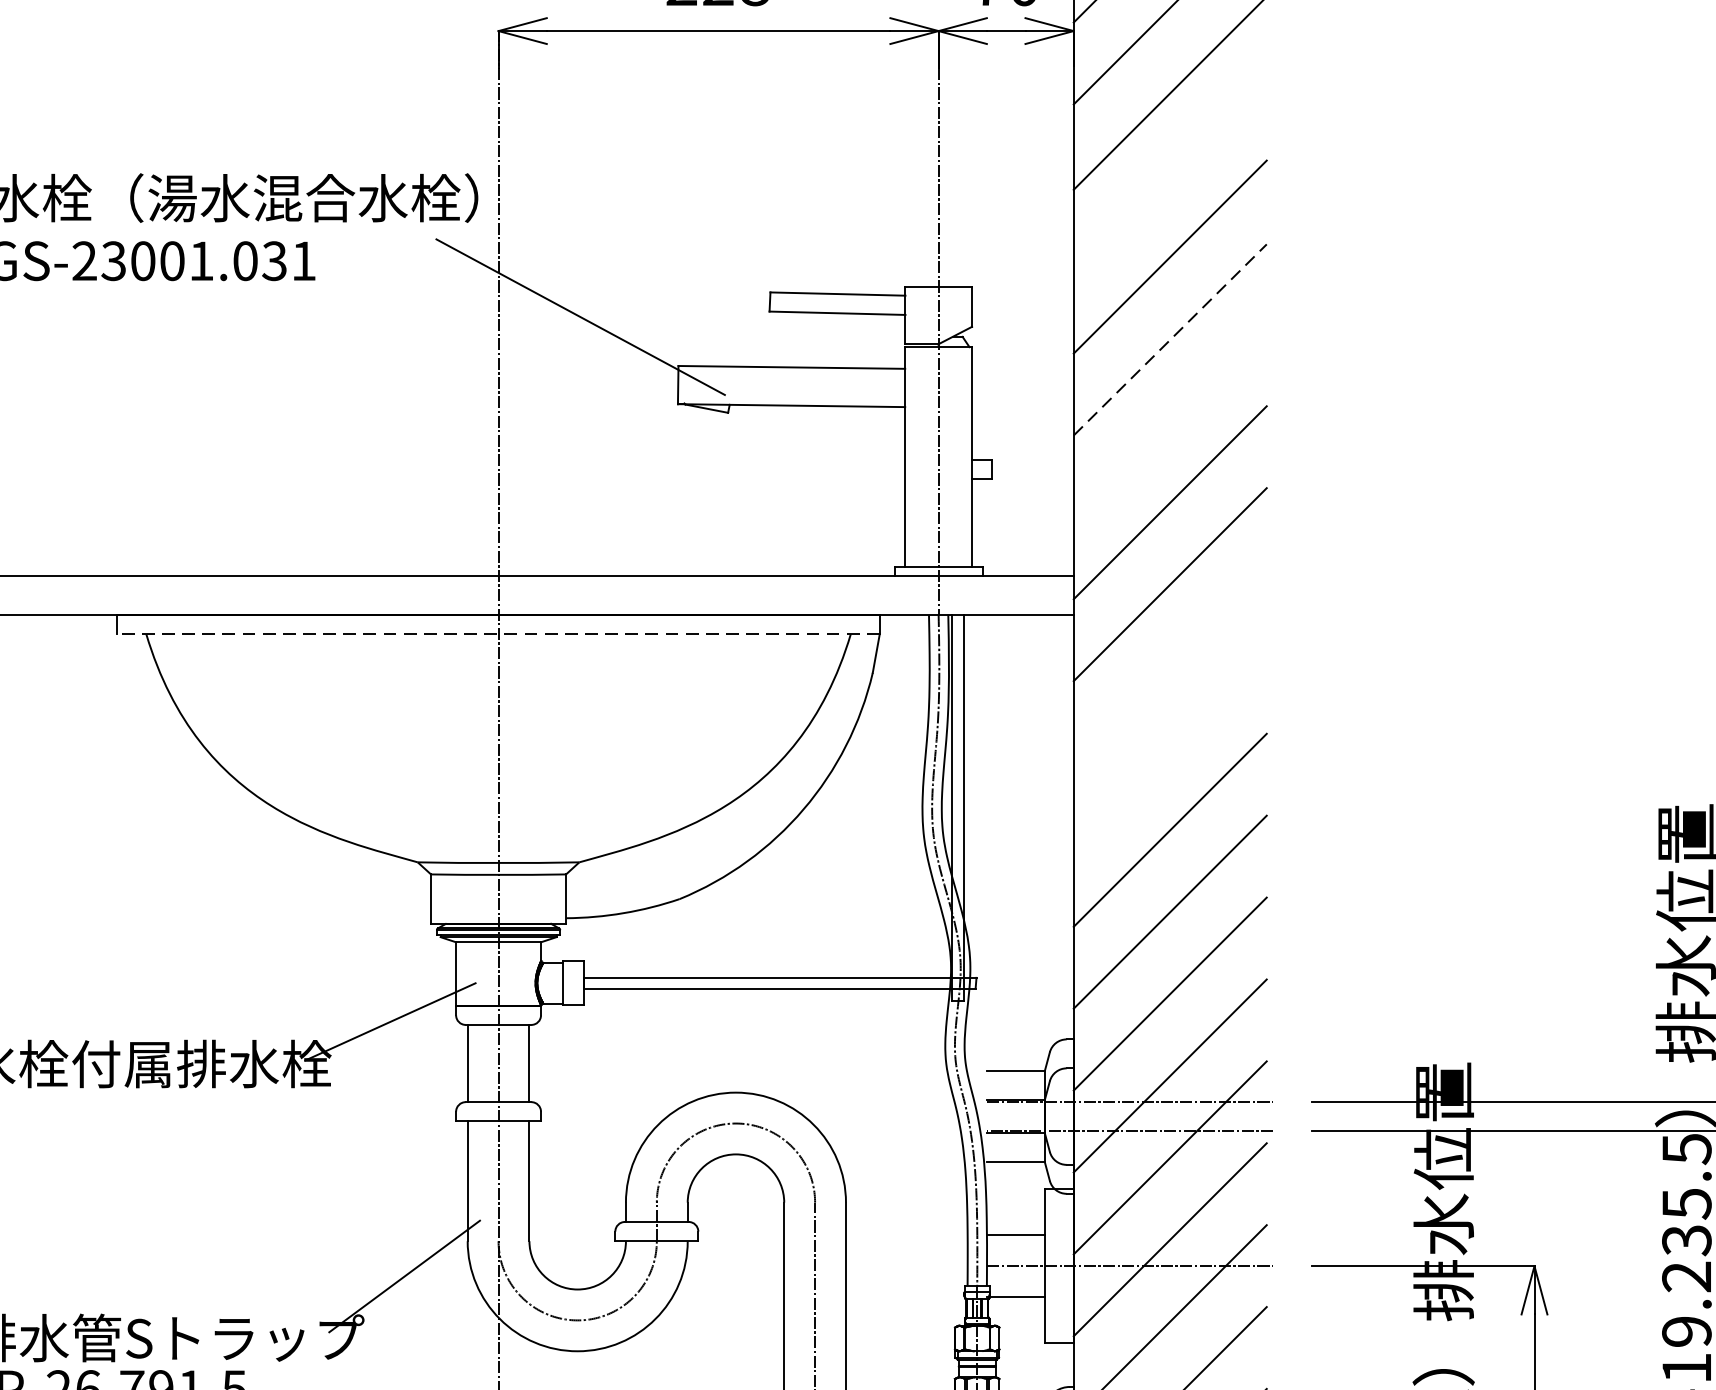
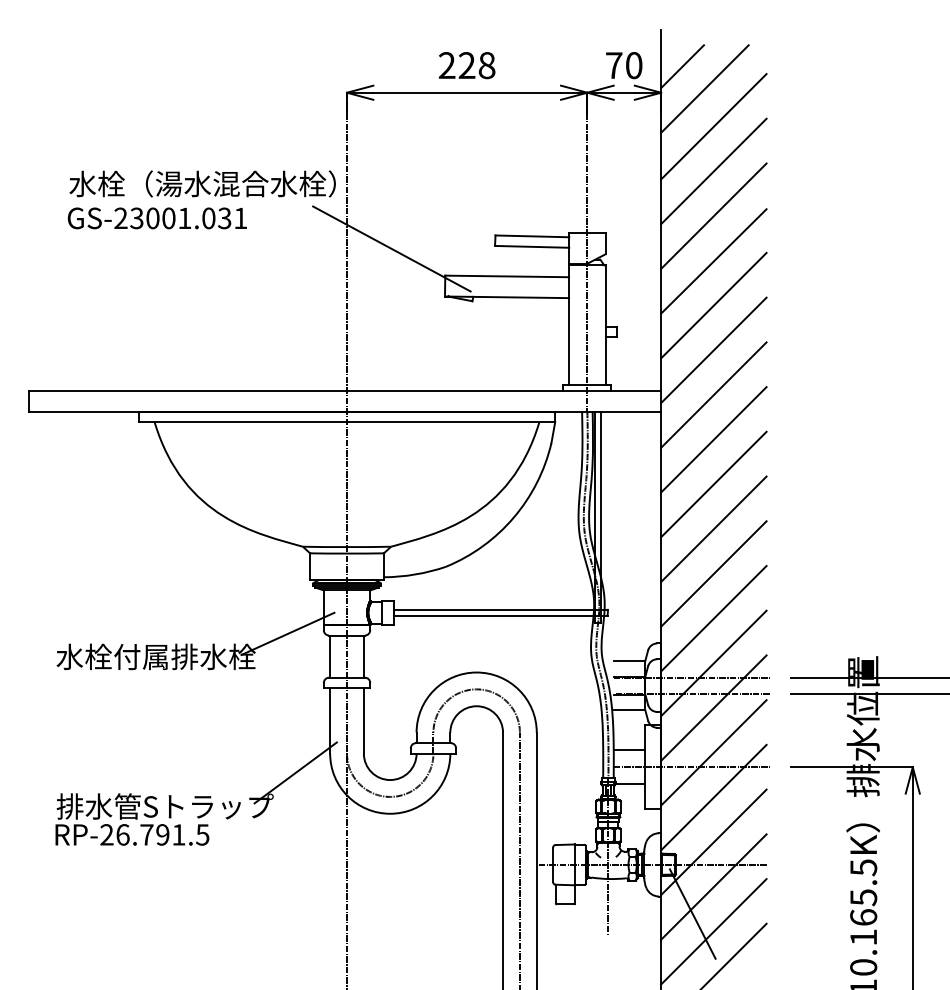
line: (1169, 175) -> (713, 171), added
line: (1171, 340) -> (714, 261), dashed -> solid
line: (1169, 420) -> (713, 305), added
line: (497, 634) -> (346, 422), dashed -> solid
line: (1169, 665) -> (713, 439), added
line: (1169, 748) -> (713, 484), added

